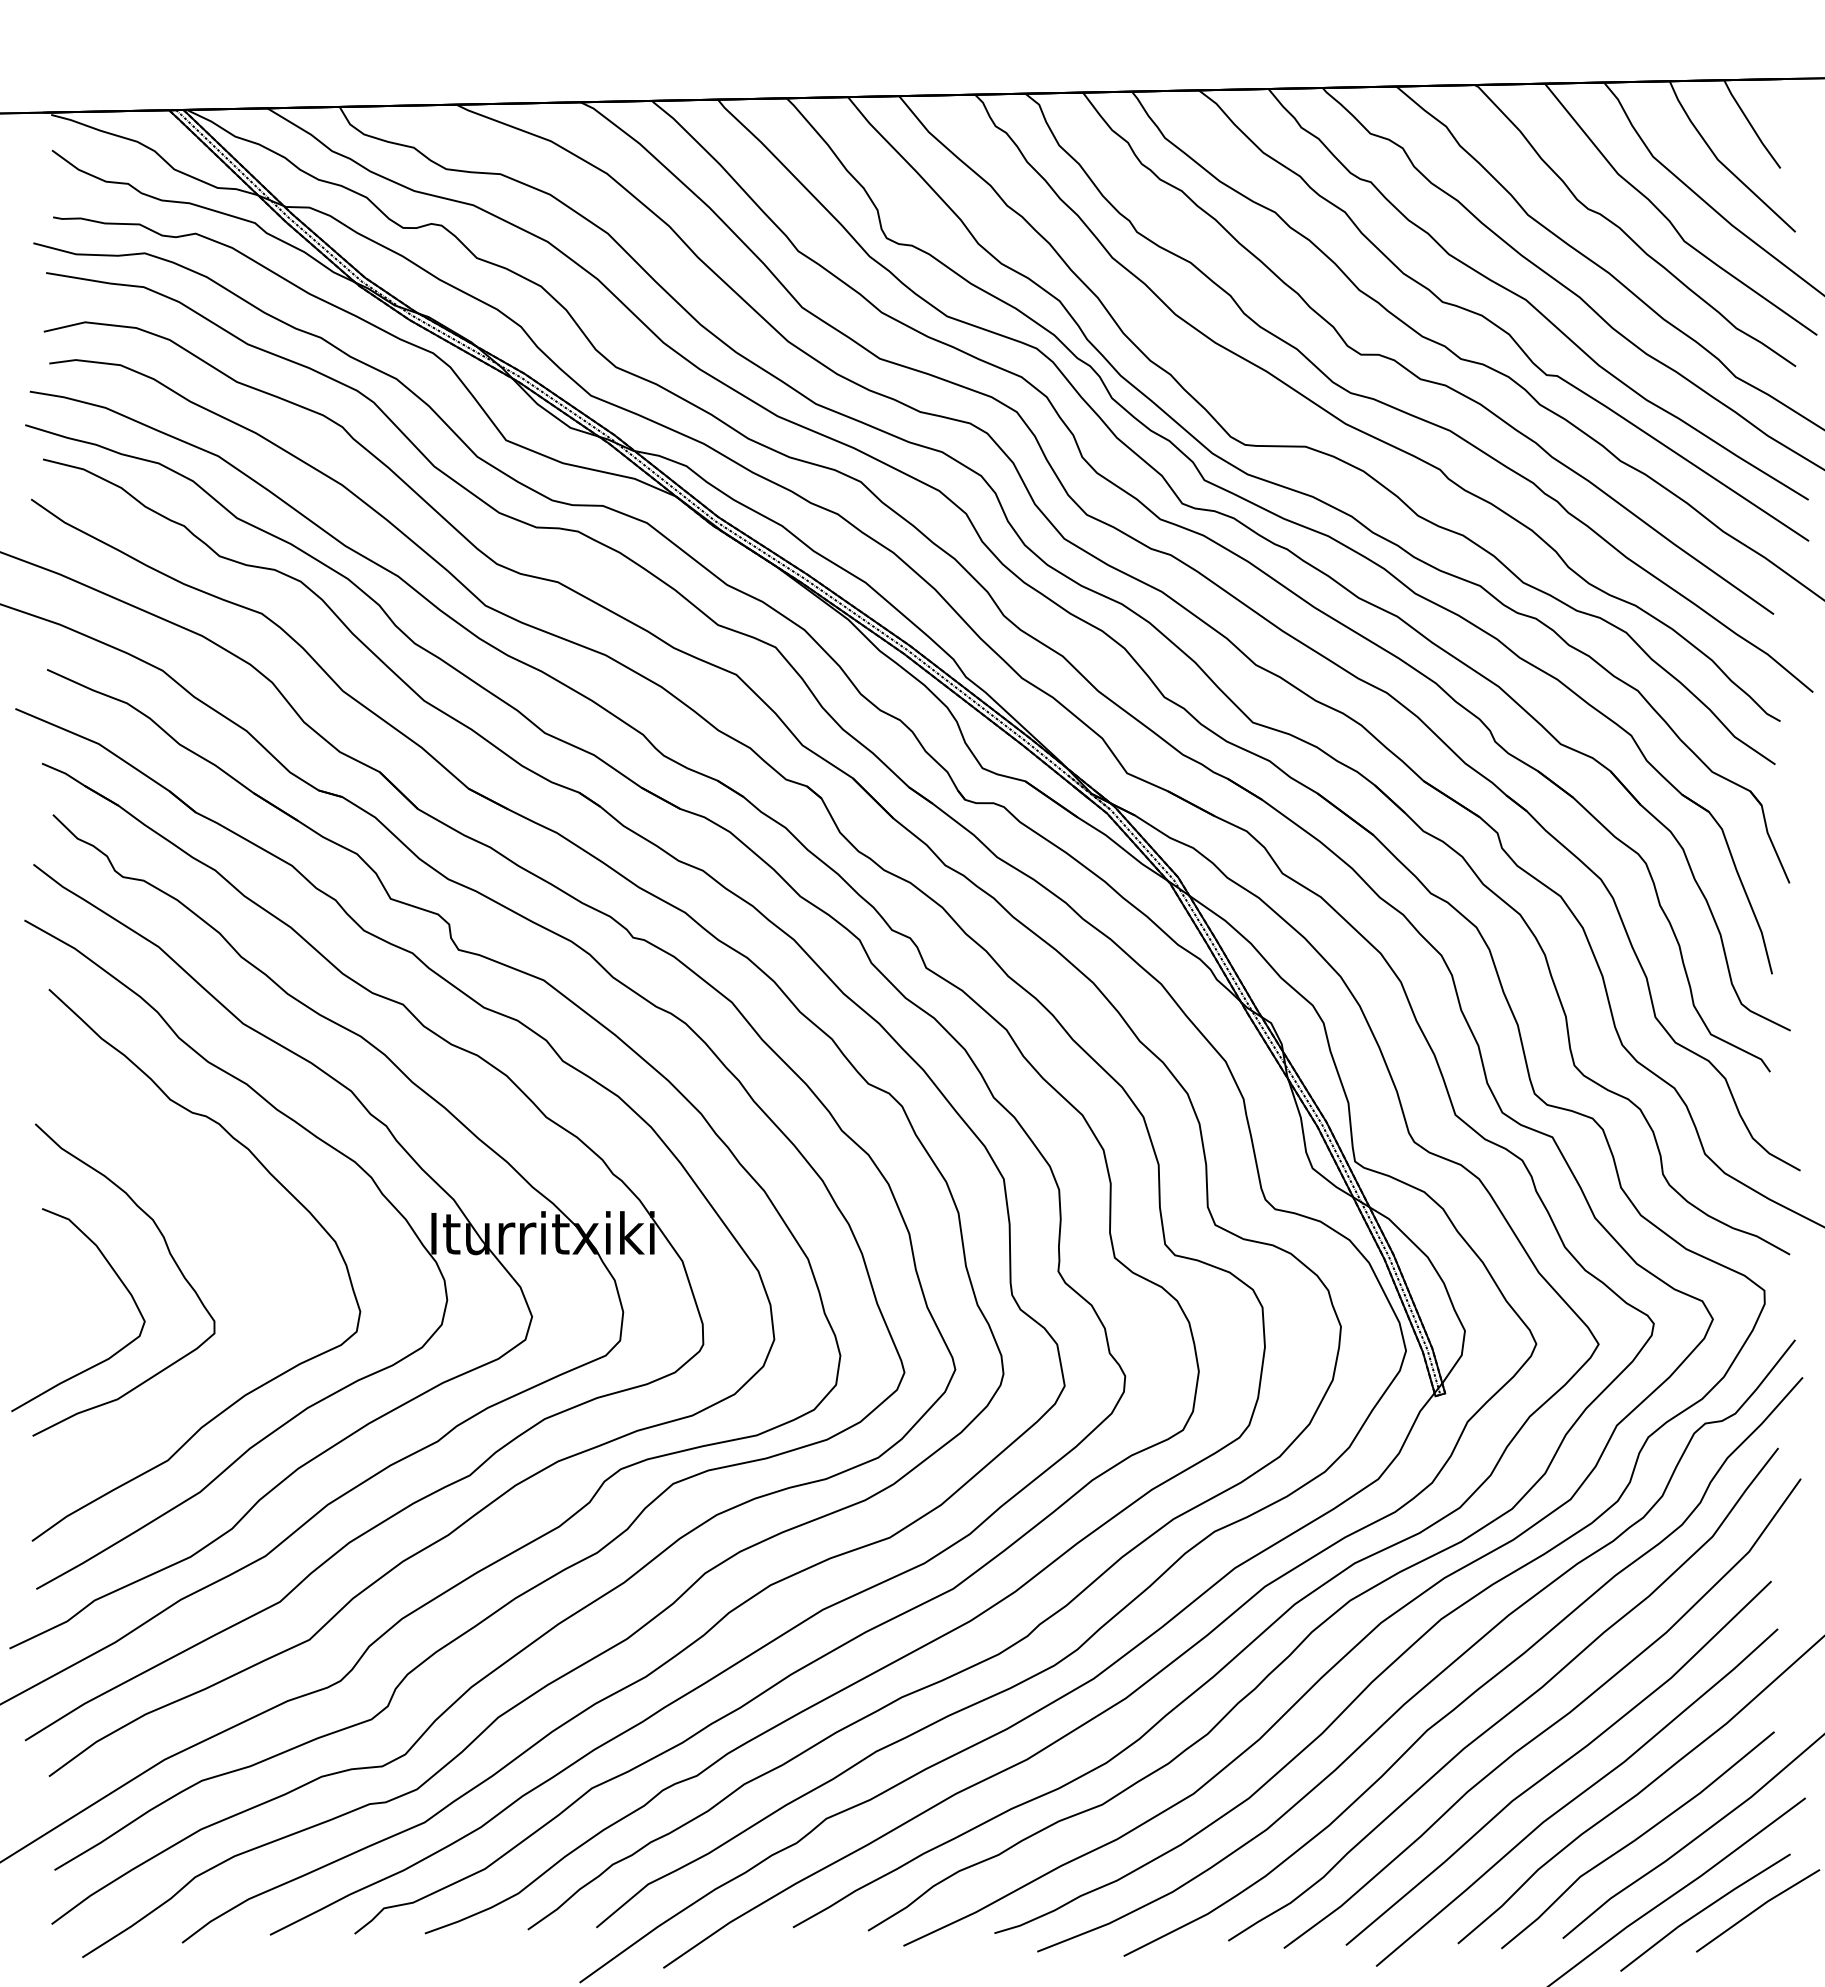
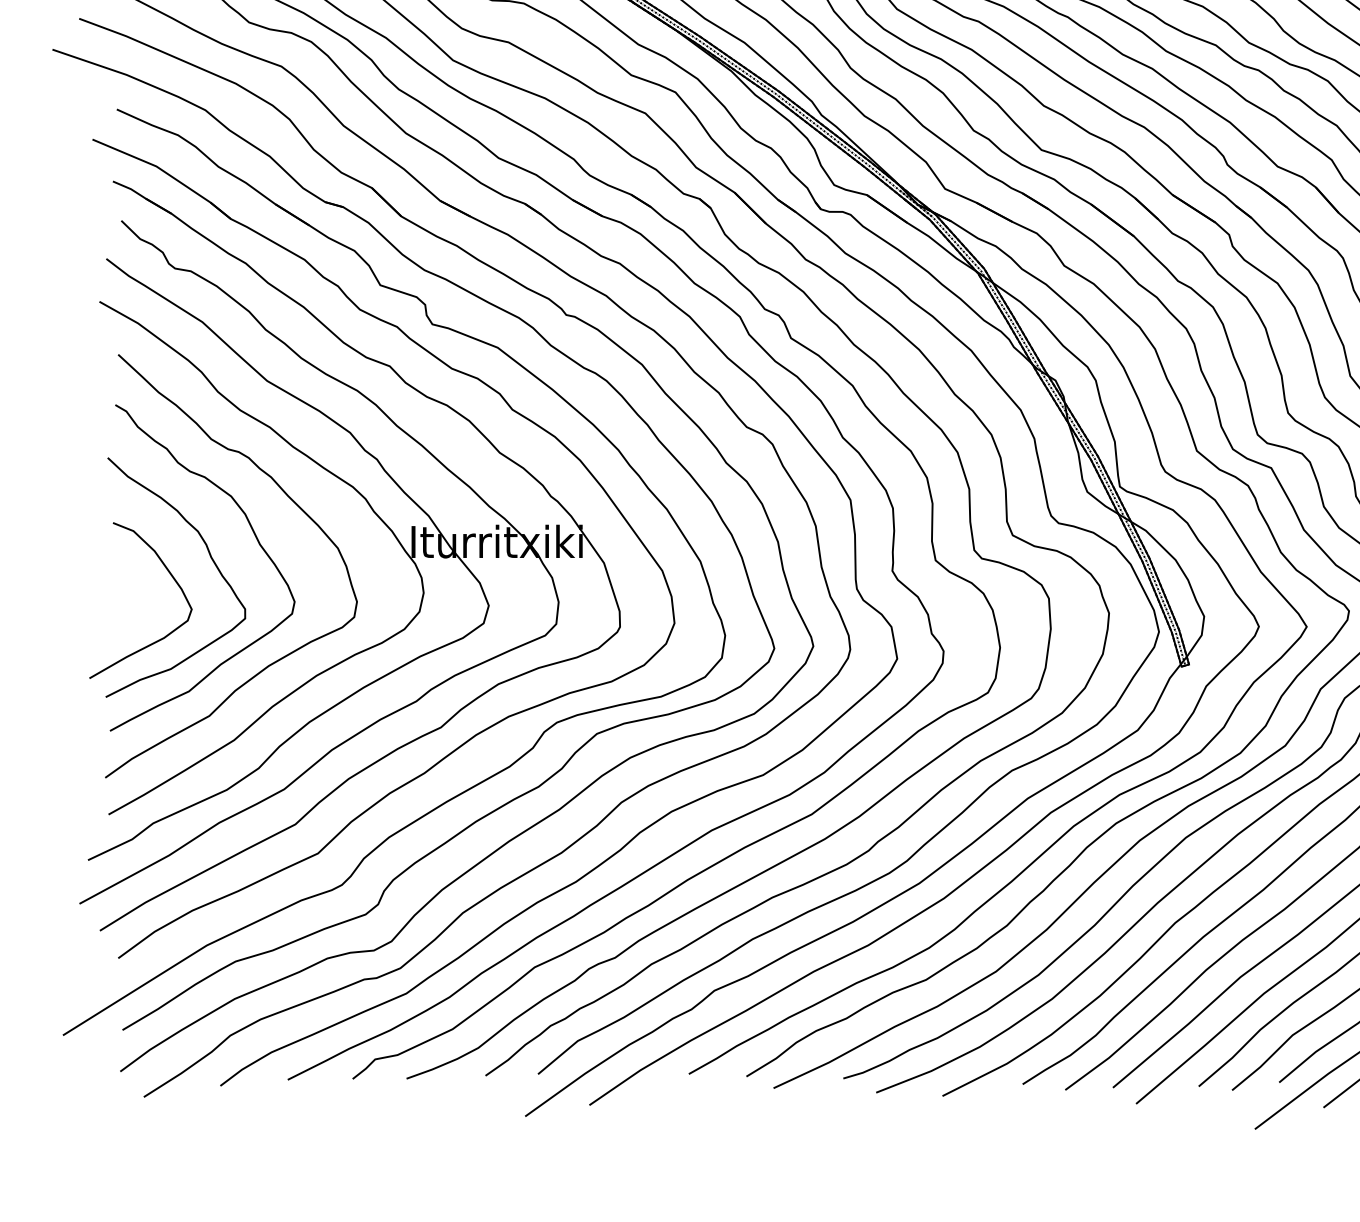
curve: (230, 1232) -> (257, 541), added

